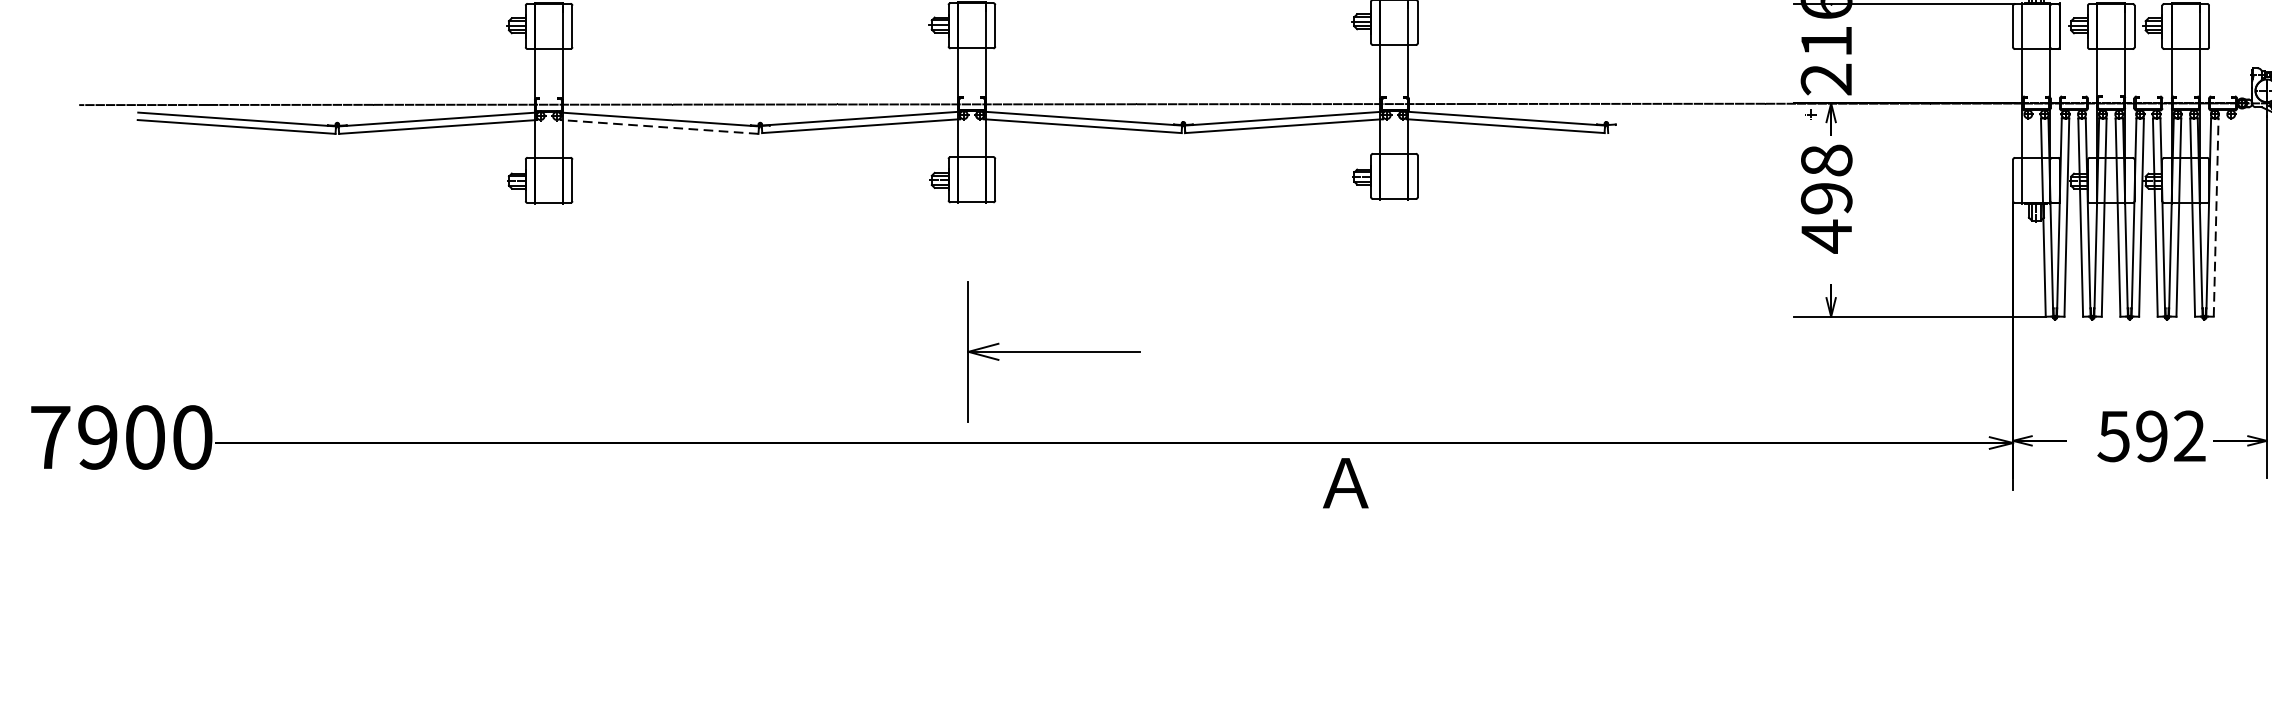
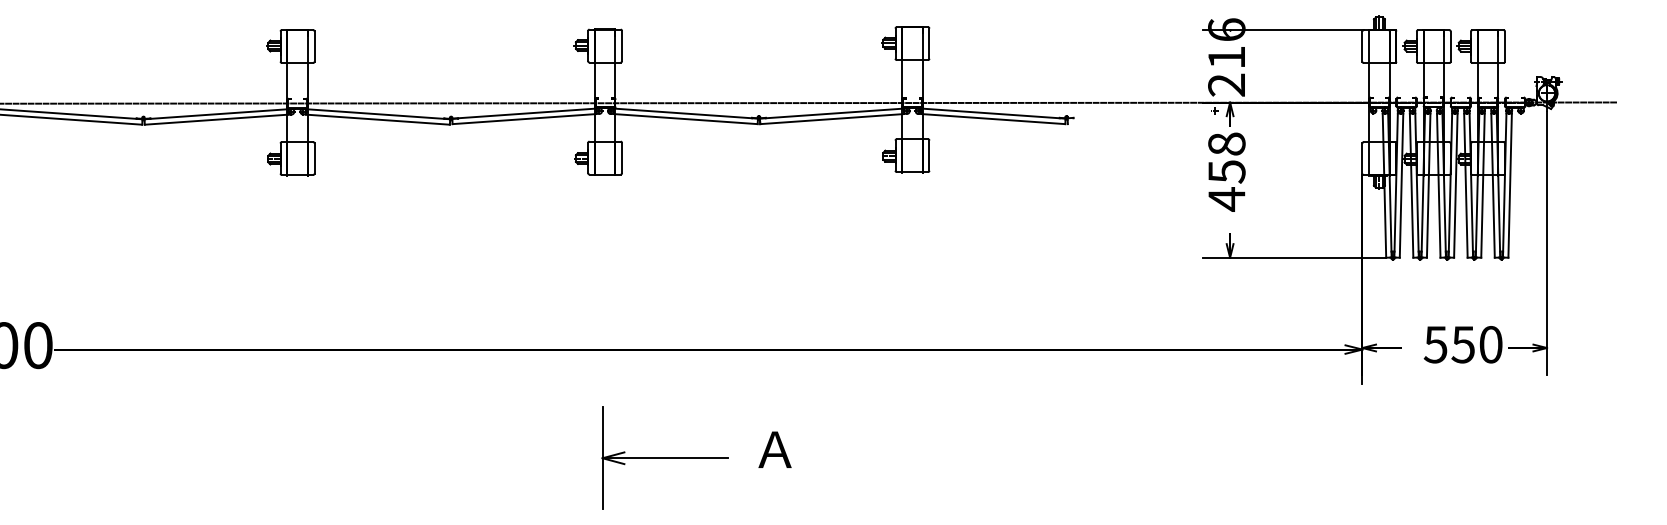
line: (658, 126) -> (377, 119), dashed -> solid
text: (1826, 198) -> (1226, 171), 498 -> 458
line: (2216, 217) -> (1510, 185), dashed -> solid
part: (1053, 350) -> (664, 457), moved
text: (2169, 436) -> (1476, 344), 592 -> 550
text: (1345, 482) -> (774, 449), moved

